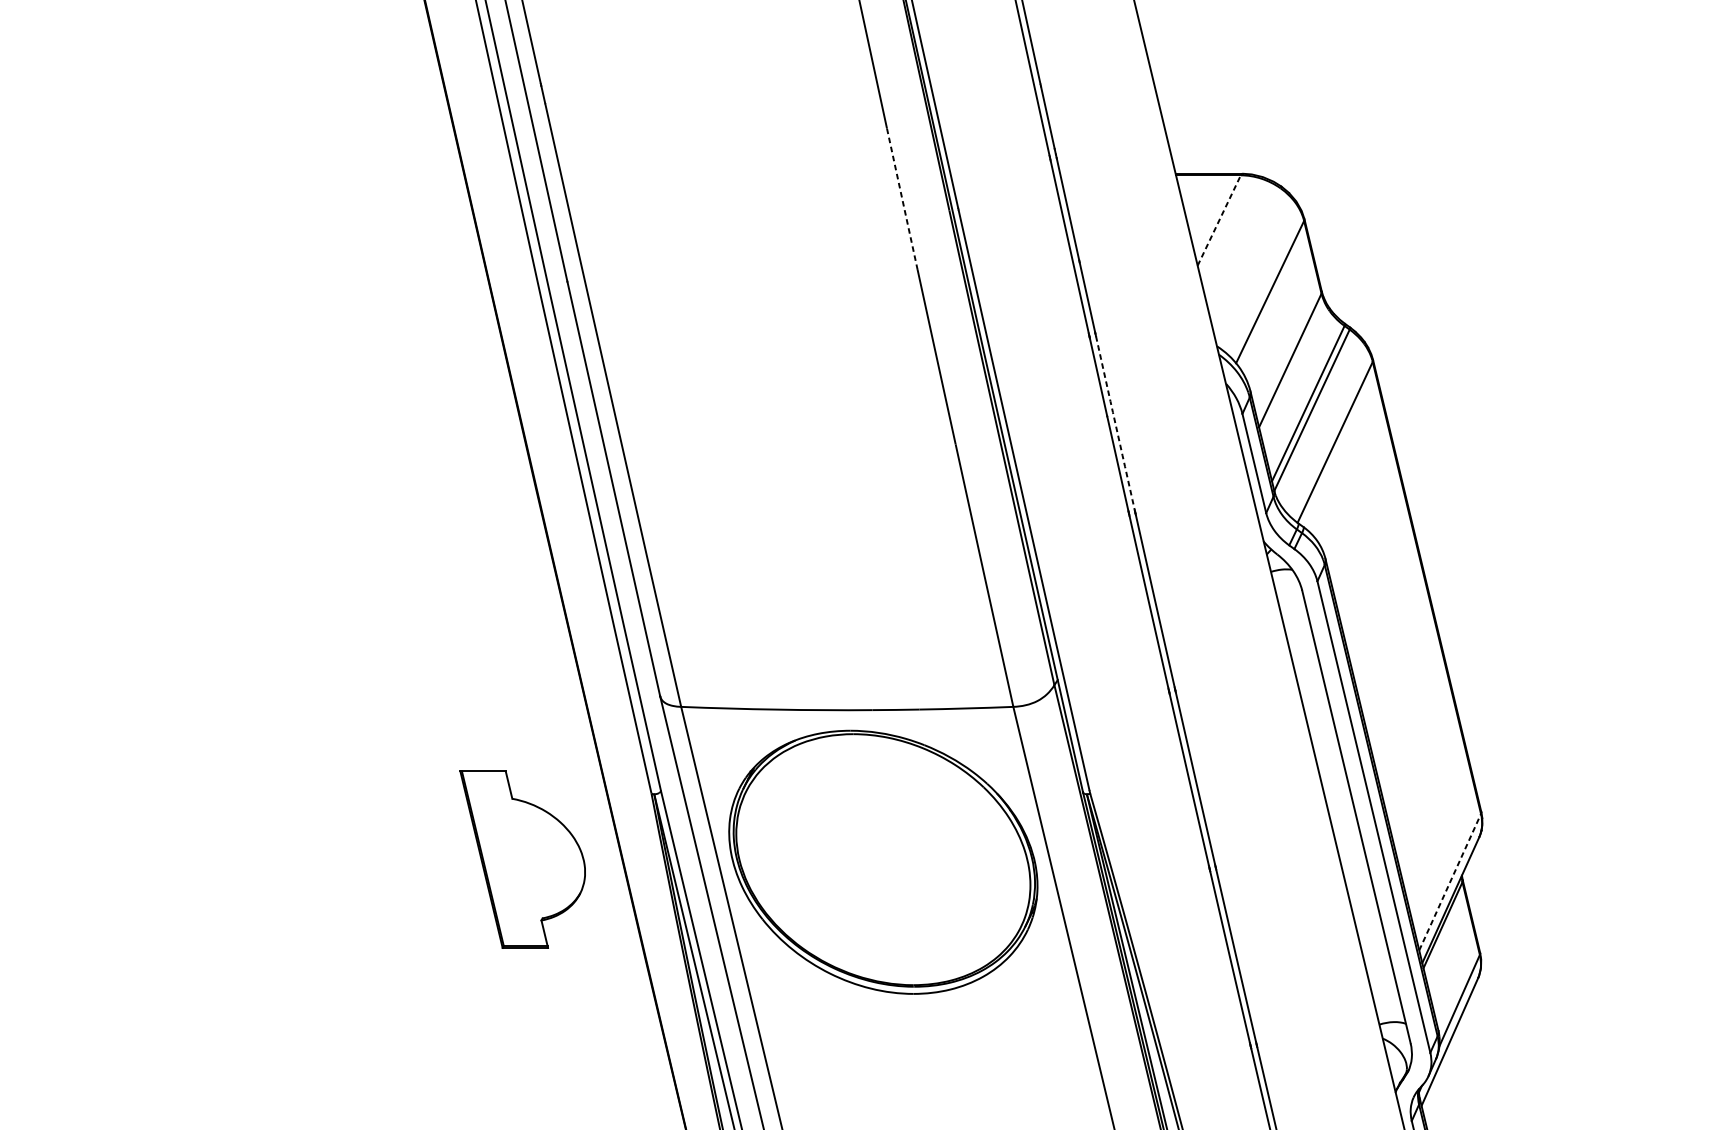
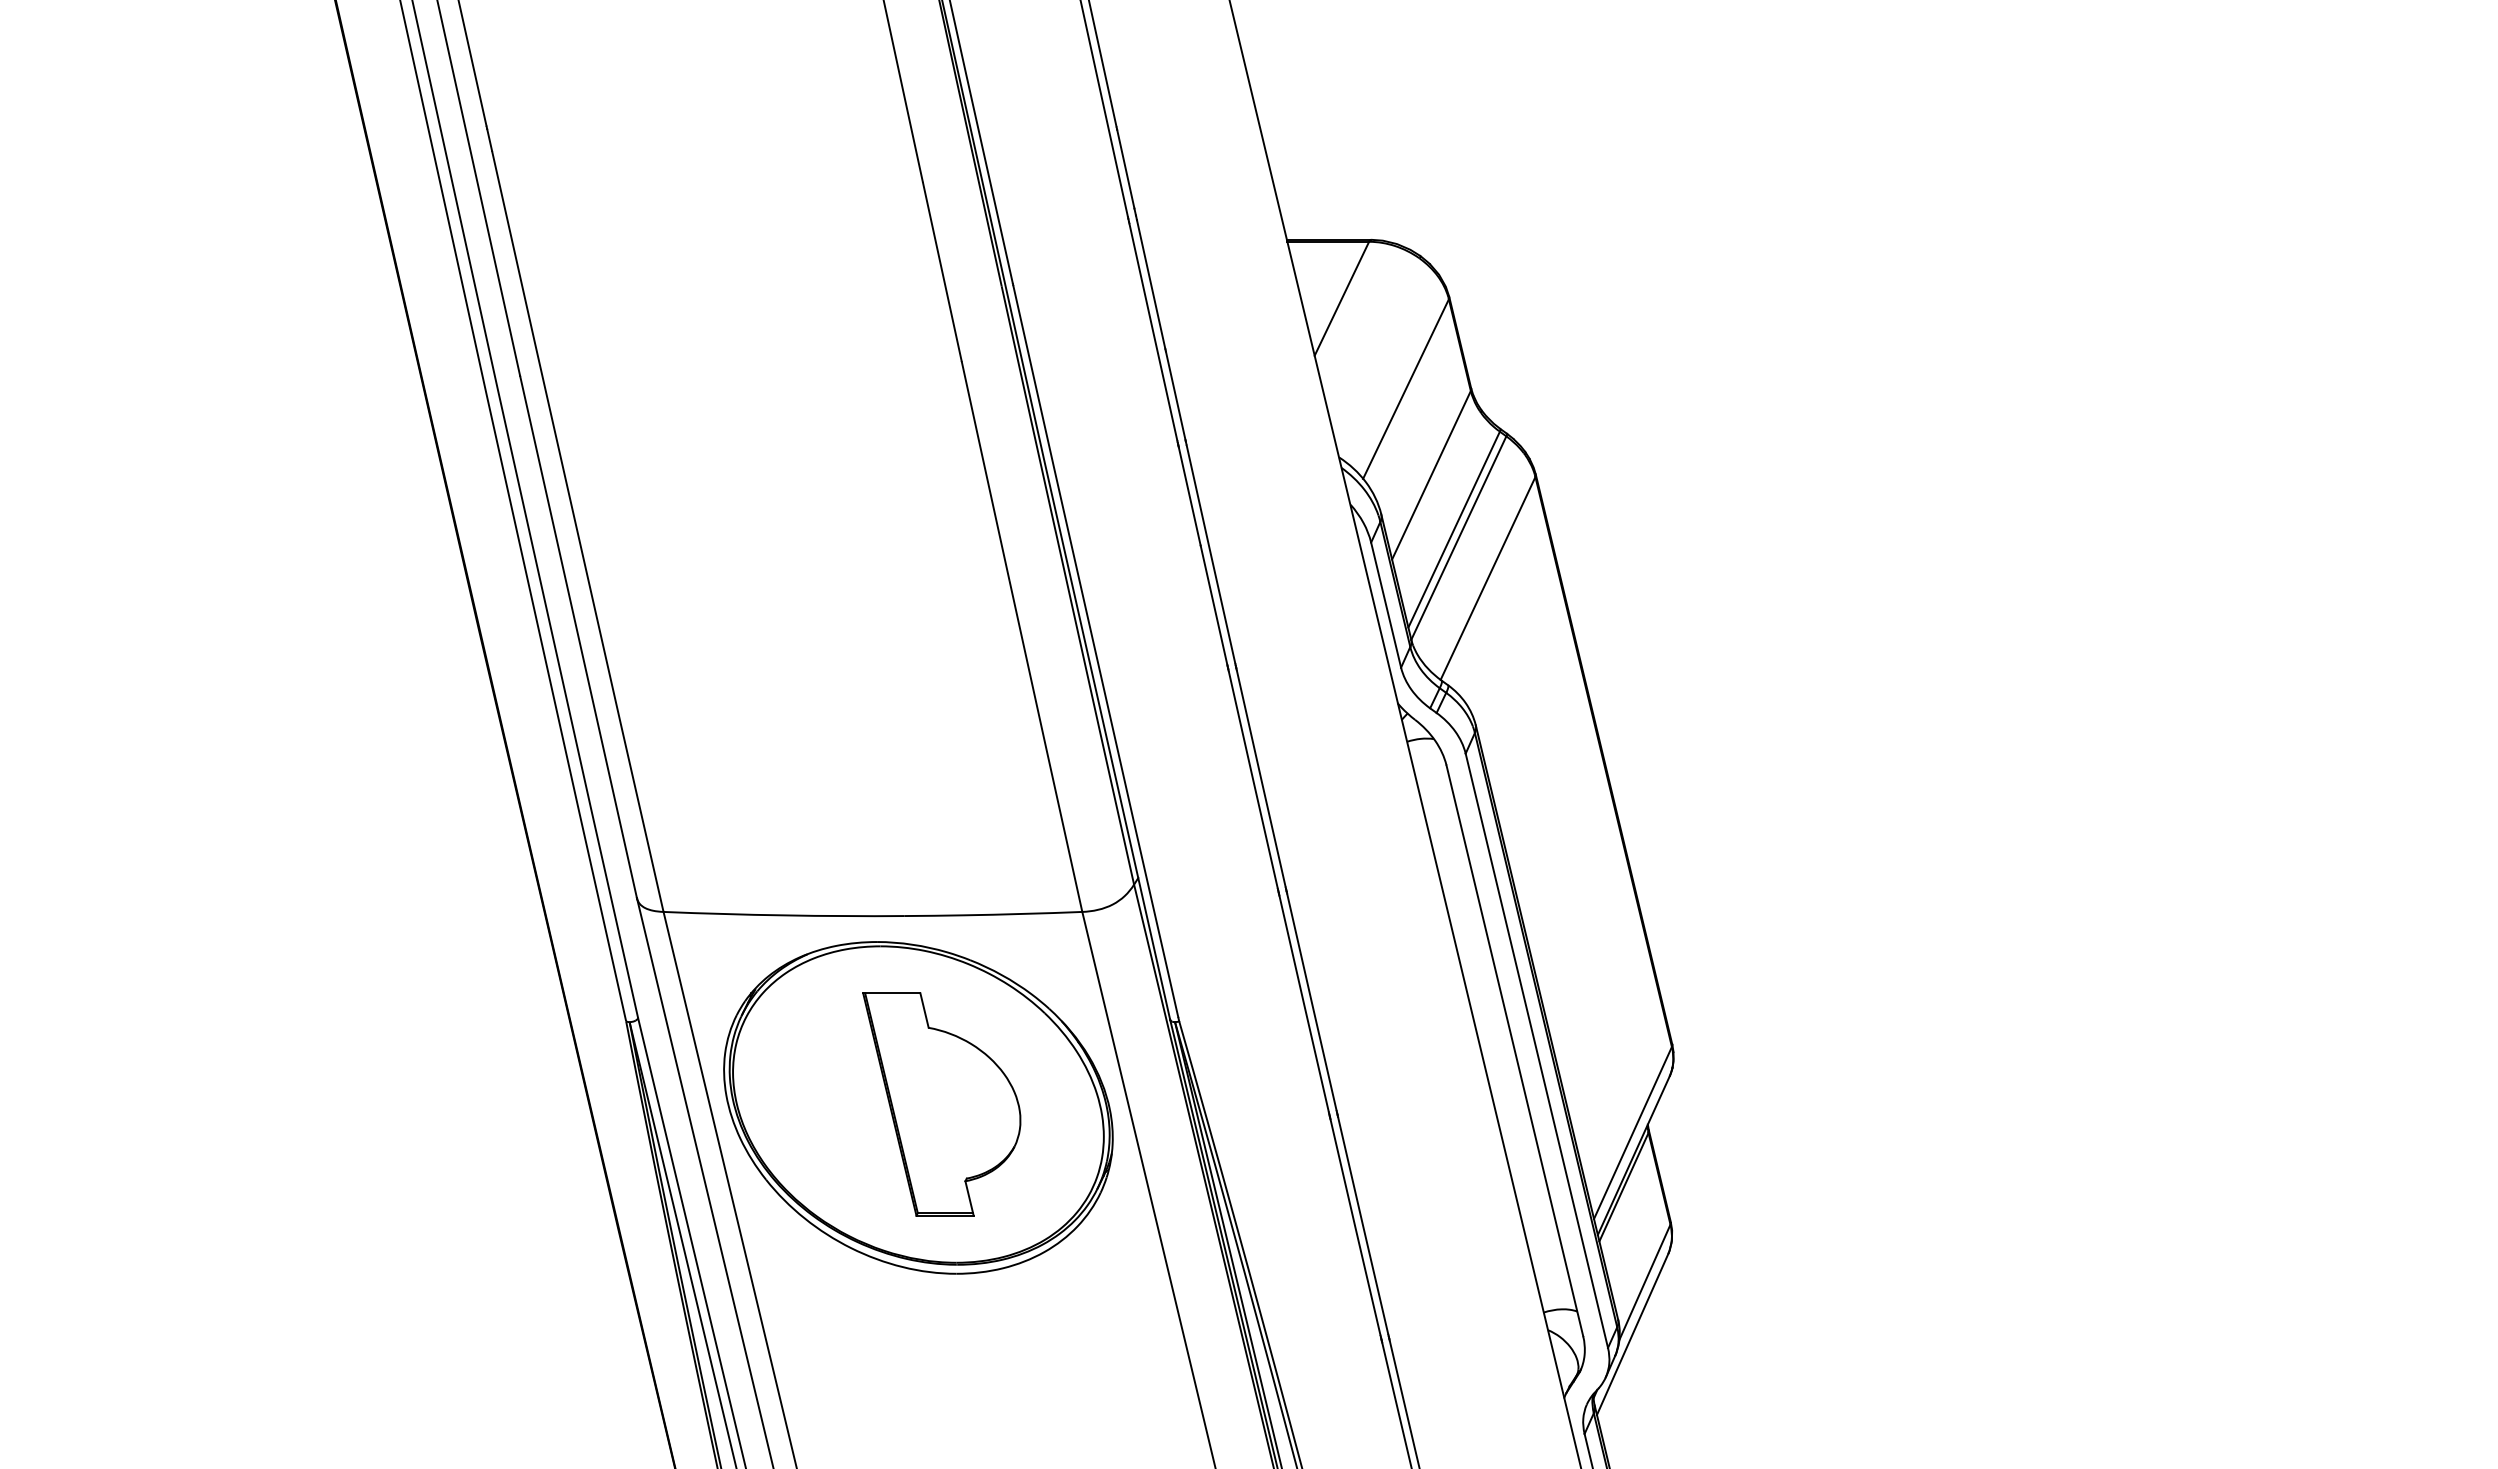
line: (902, 198) -> (942, 271), dashed -> solid
line: (1219, 220) -> (1342, 298), dashed -> solid
arc: (1115, 423) -> (1210, 554), dashed -> solid
part: (522, 859) -> (941, 1104), moved
line: (1450, 881) -> (1633, 1132), dashed -> solid

